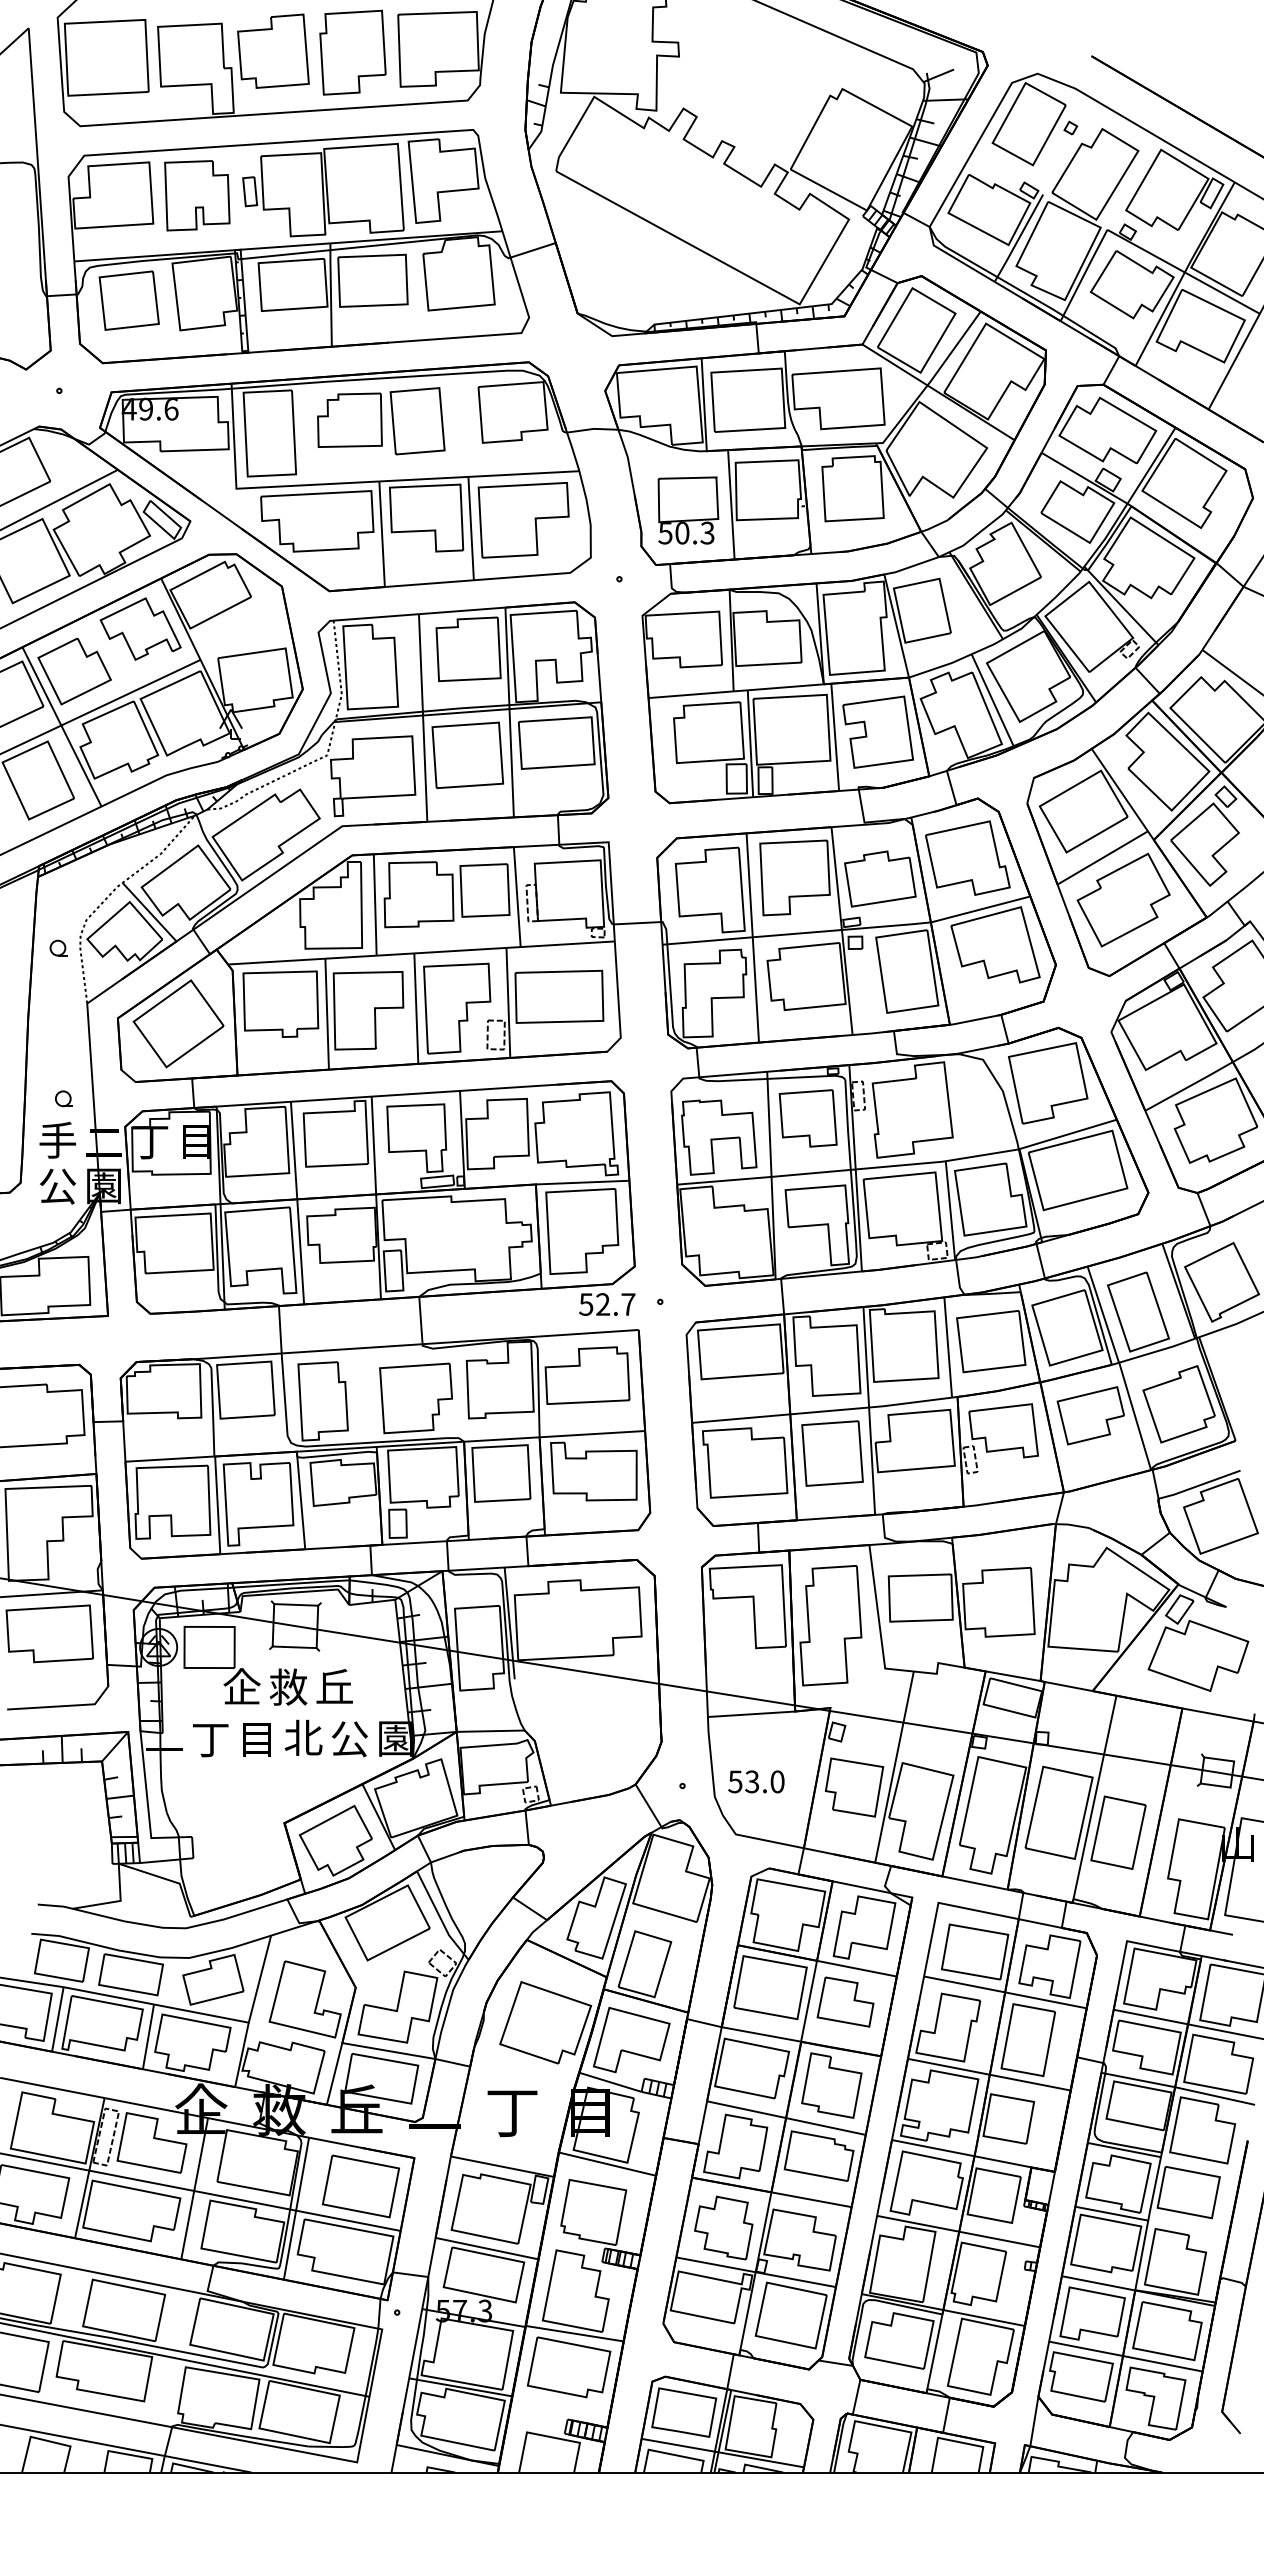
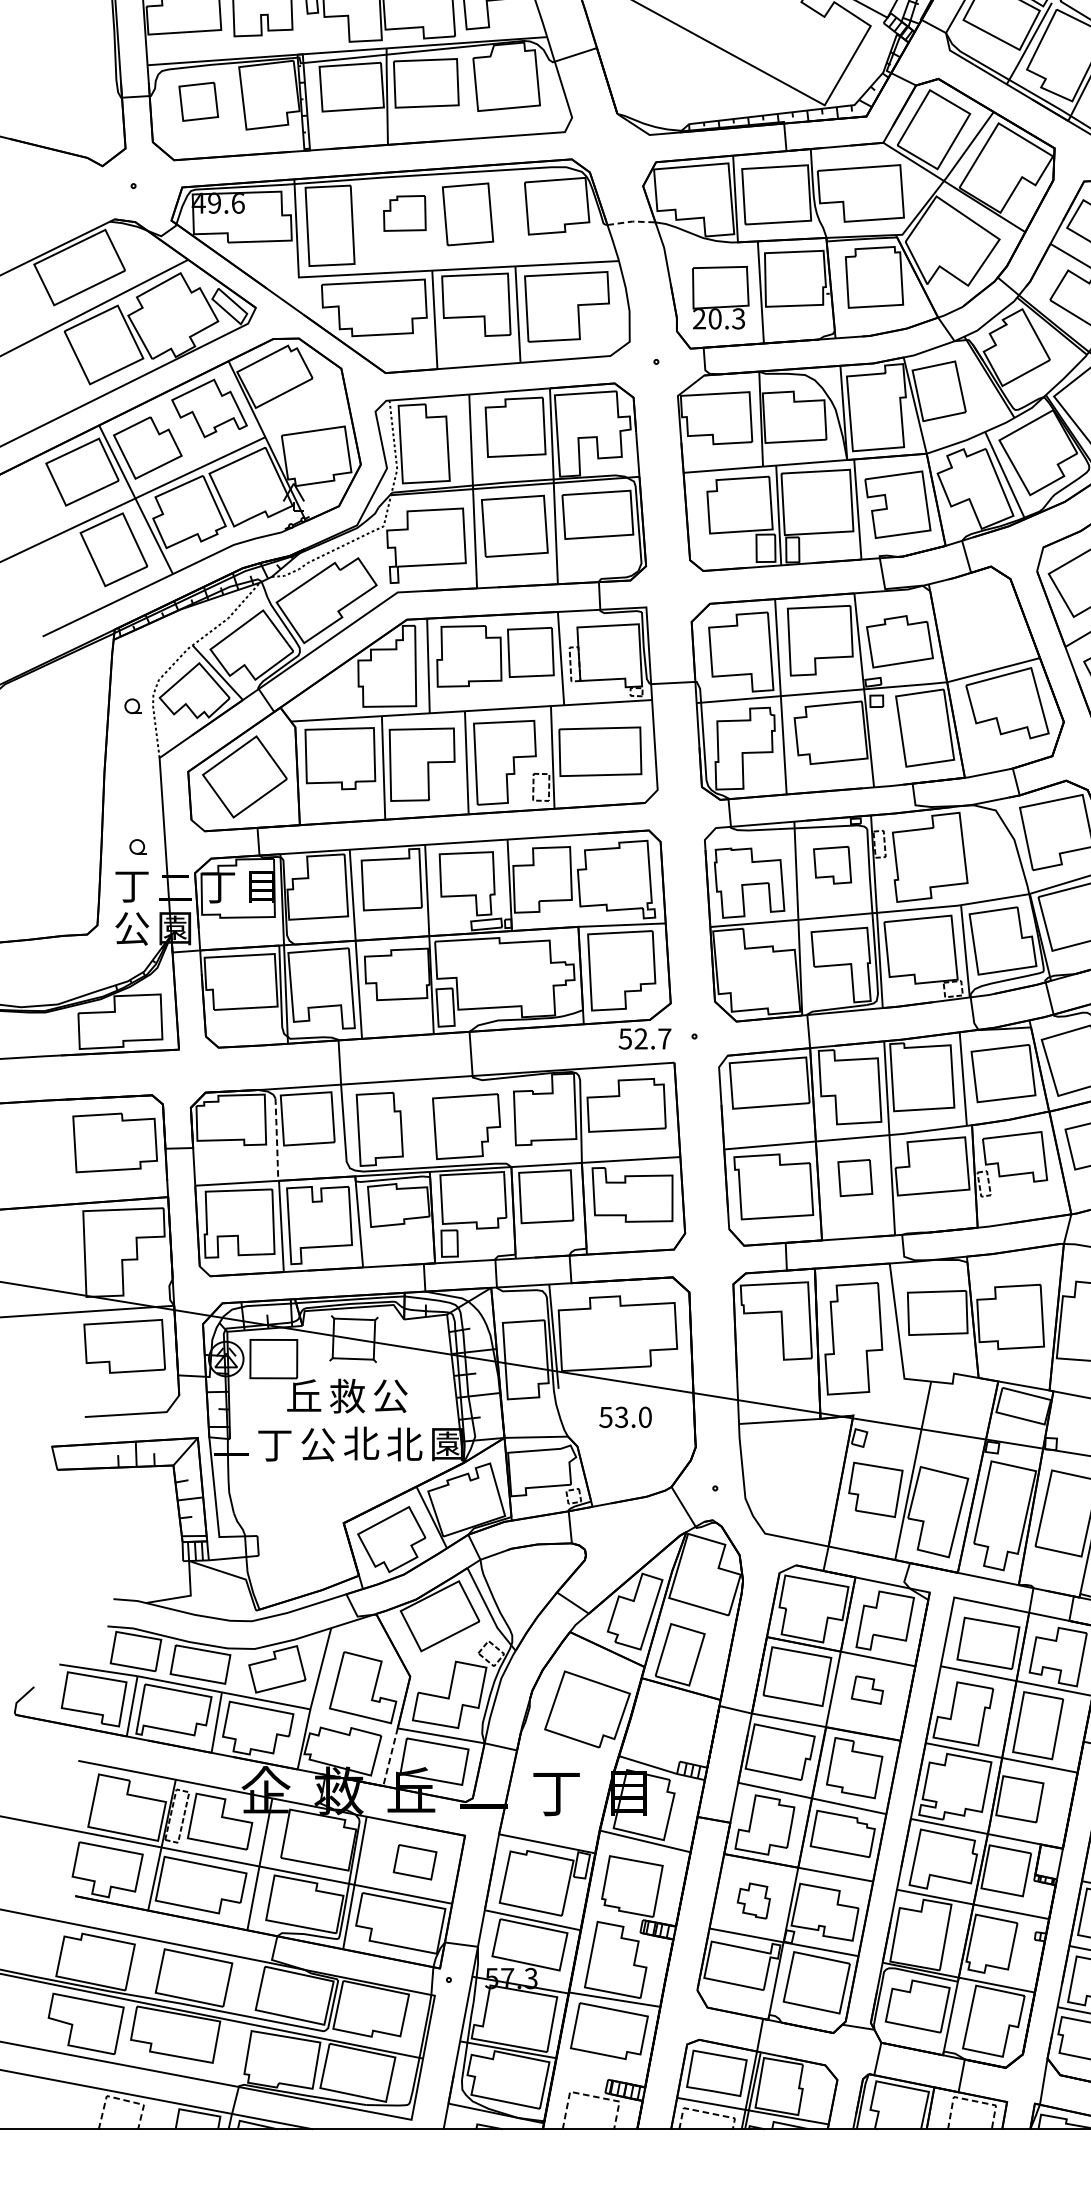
part: (128, 300) -> (198, 101), size x0.7
part: (349, 419) -> (404, 212), size x0.7
line: (592, 429) -> (631, 222), solid -> dashed
text: (665, 533) -> (699, 319), 50.3 -> 20.3
part: (967, 857) -> (981, 621), removed
part: (807, 1118) -> (831, 865), size x0.7
text: (57, 1139) -> (131, 884), 手 -> 丁
line: (212, 1412) -> (276, 1139), solid -> dashed
part: (832, 1453) -> (855, 1178), size x0.6
text: (241, 1686) -> (303, 1395), 企 -> 丘
text: (334, 1687) -> (390, 1396), 丘 -> 公
text: (349, 1738) -> (404, 1444), 公 -> 北
text: (257, 1739) -> (318, 1445), 目 -> 公
text: (756, 1781) -> (625, 1417), moved
part: (845, 2001) -> (867, 1689), size x0.6
part: (631, 2040) -> (667, 1726), removed
line: (334, 2074) -> (390, 1757), solid -> dashed
part: (360, 2186) -> (414, 1862), size x0.6
part: (723, 2227) -> (753, 1900), size x0.6
line: (549, 2436) -> (591, 2095), solid -> dashed
line: (46, 2440) -> (121, 2099), solid -> dashed
line: (956, 2441) -> (971, 2100), solid -> dashed
line: (670, 2454) -> (704, 2112), solid -> dashed

